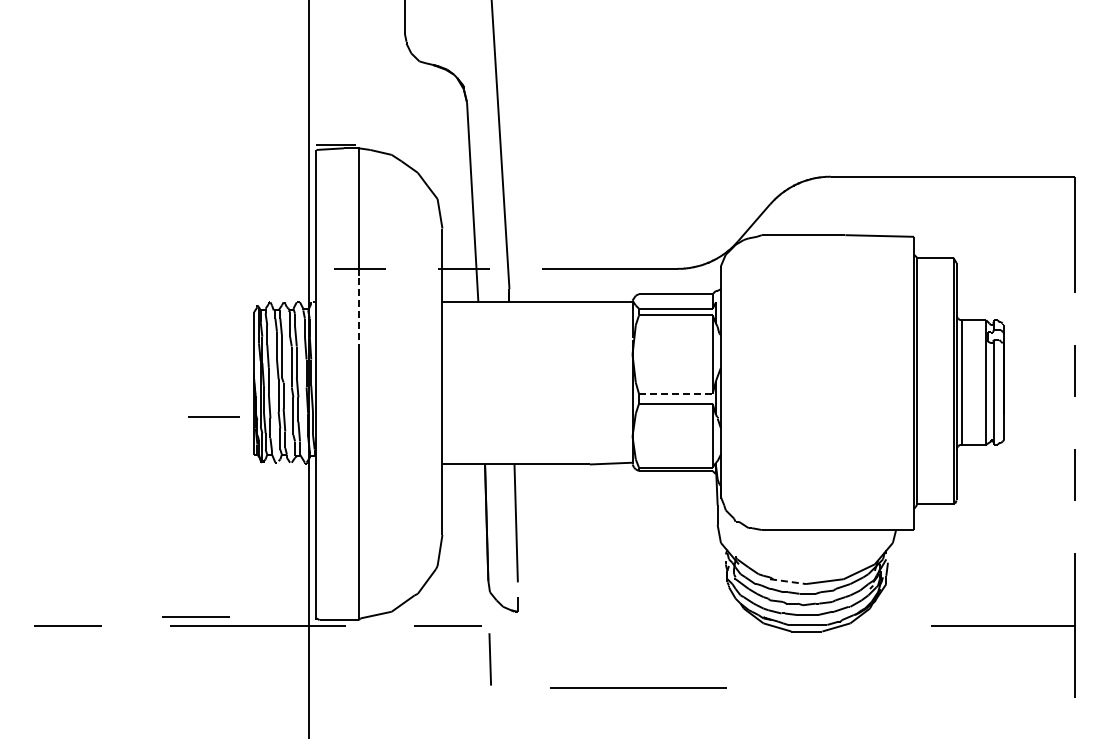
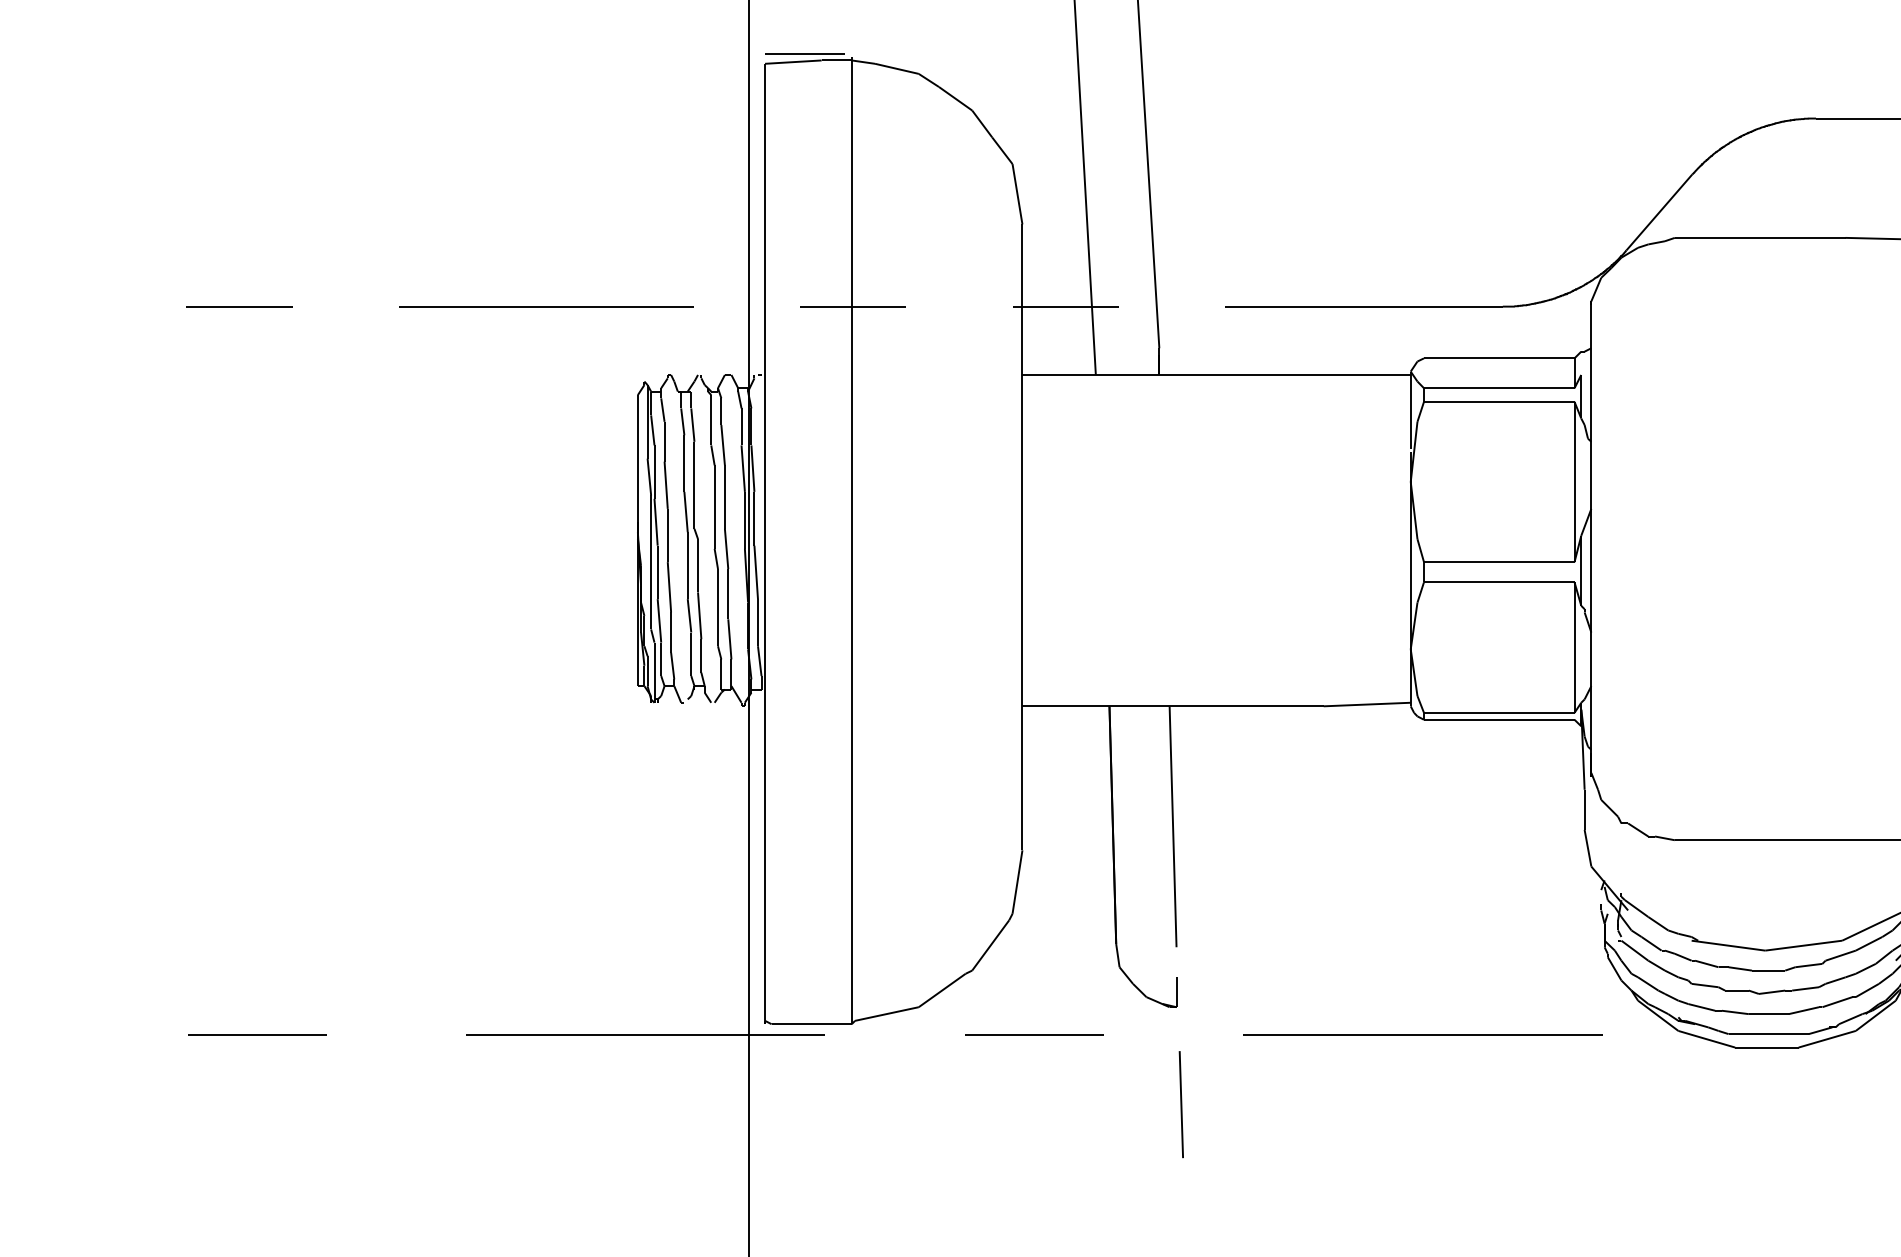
line: (209, 268) -> (546, 305), added
line: (358, 313) -> (850, 397), dashed -> solid
line: (675, 393) -> (1498, 561), dashed -> solid
line: (213, 416) -> (238, 305), moved
line: (788, 581) -> (1729, 945), dashed -> solid
line: (195, 616) -> (517, 1016), removed
line: (489, 659) -> (1179, 1104), moved
line: (638, 687) -> (1422, 1035), moved

